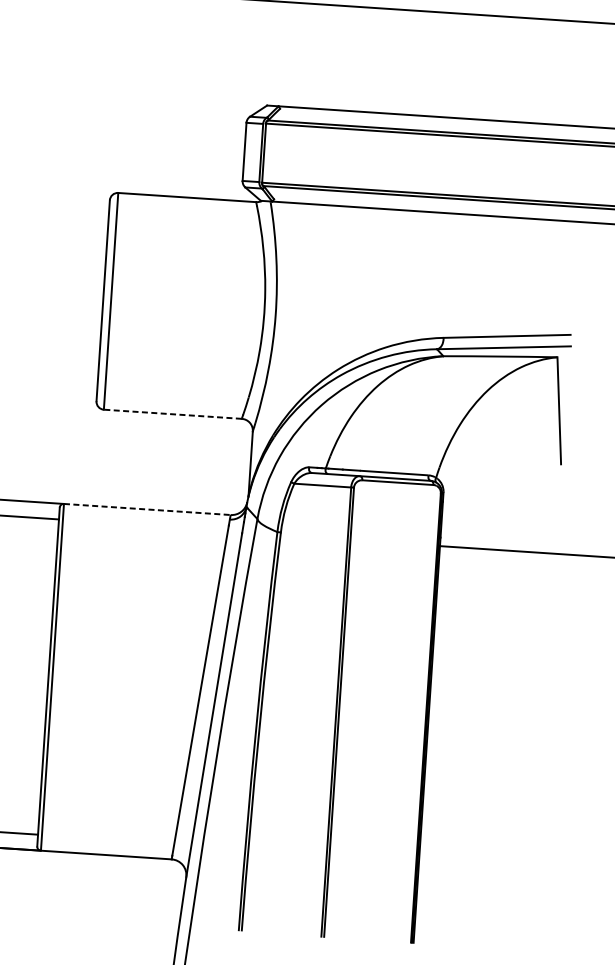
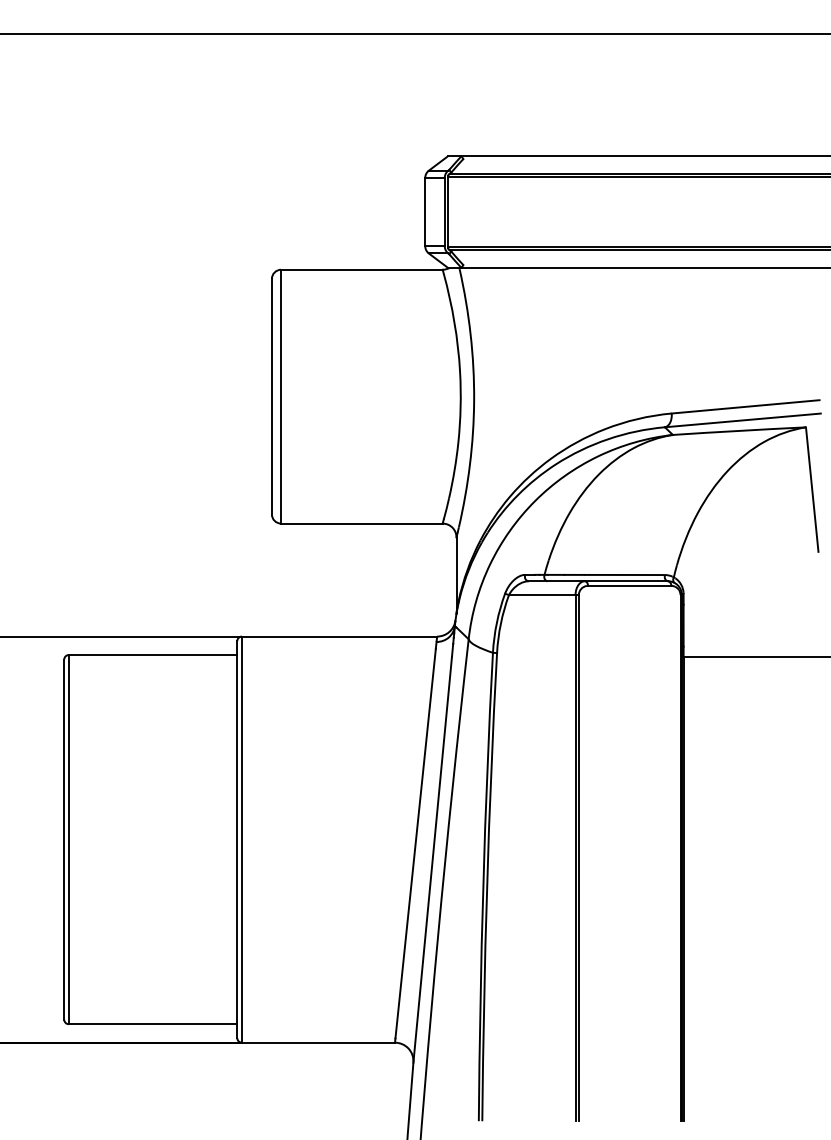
line: (172, 414) -> (361, 523), dashed -> solid
line: (147, 509) -> (339, 636), dashed -> solid

